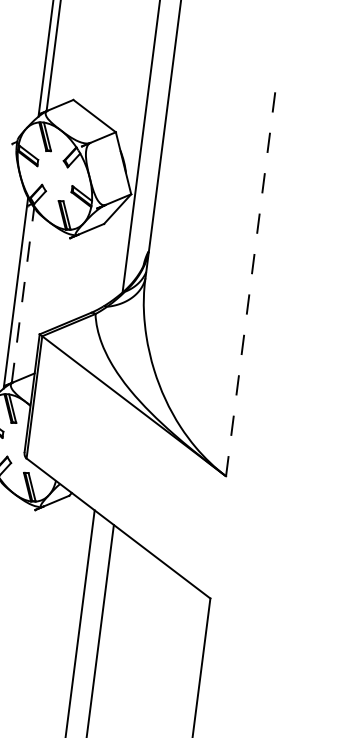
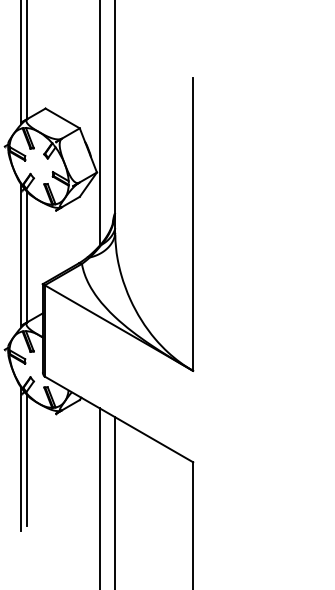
line: (251, 280) -> (193, 224), dashed -> solid
line: (22, 294) -> (26, 256), dashed -> solid

